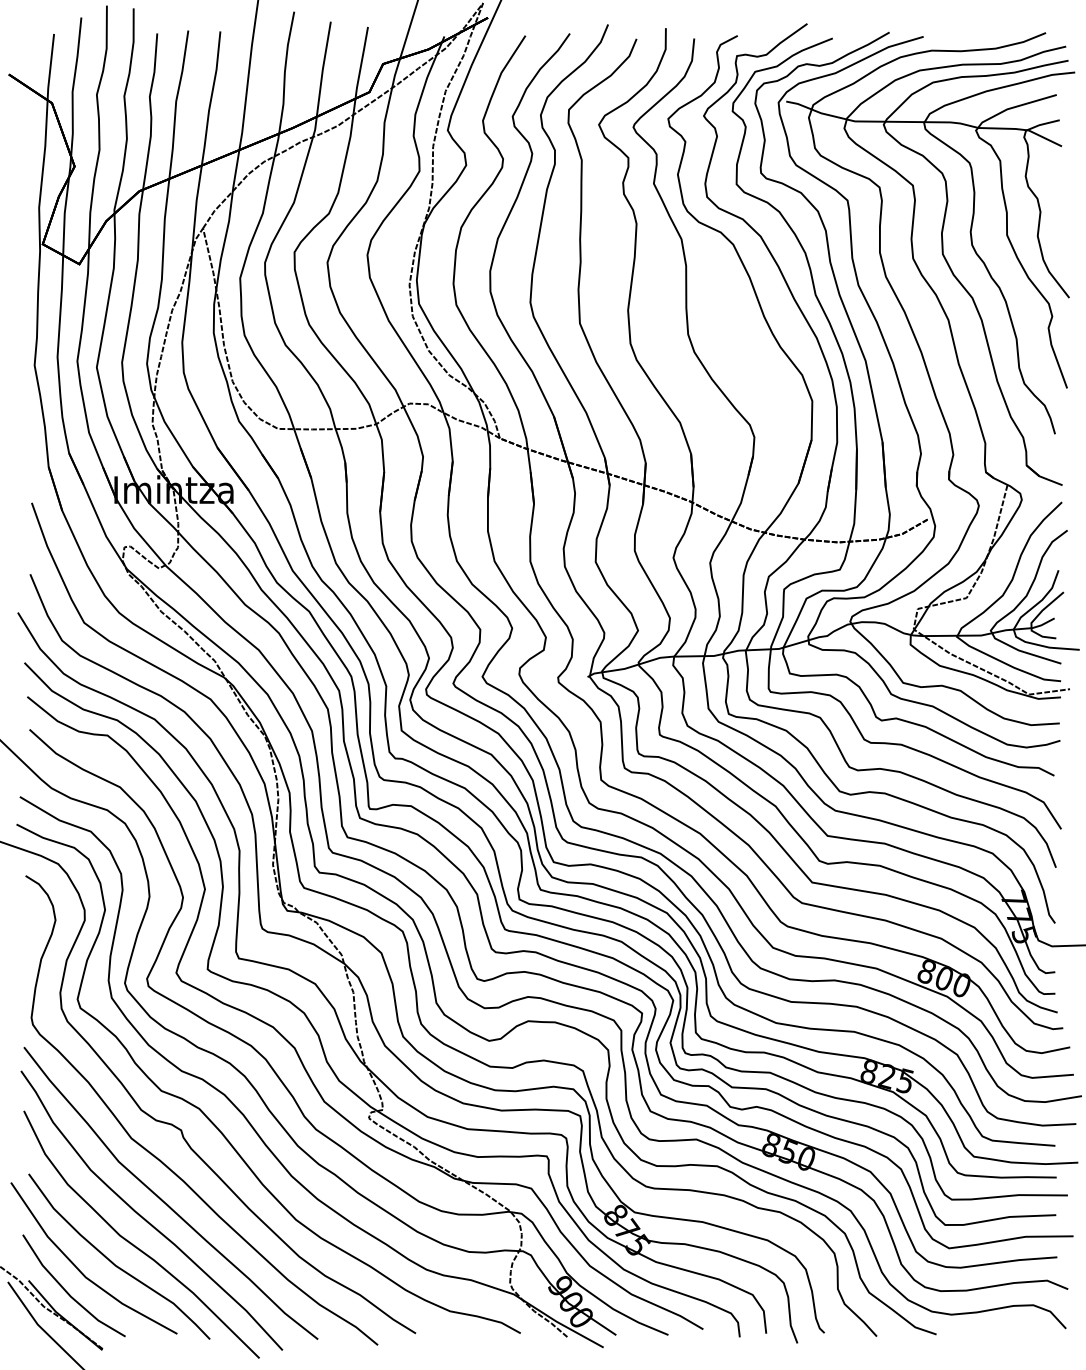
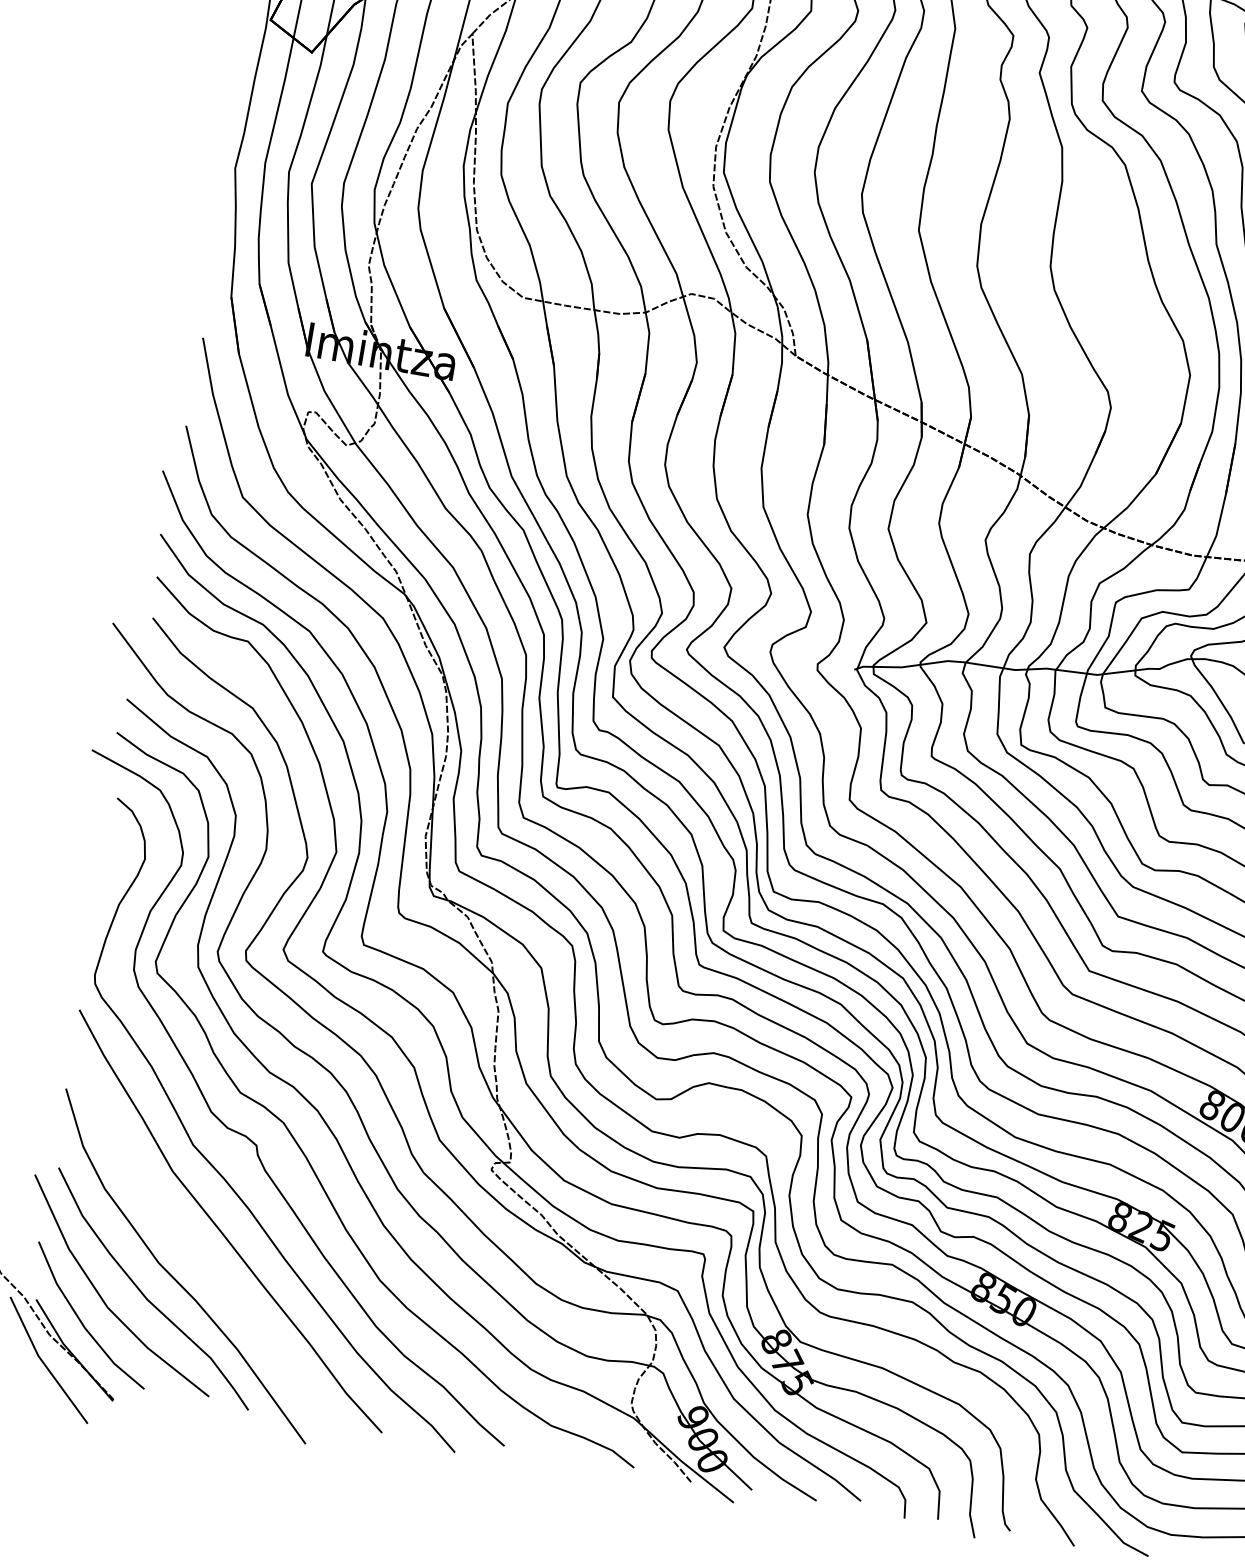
curve: (145, 1218) -> (193, 1247), removed

